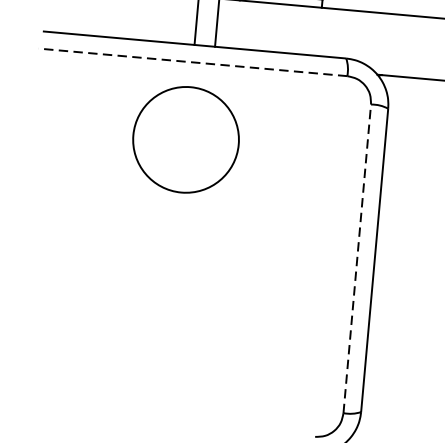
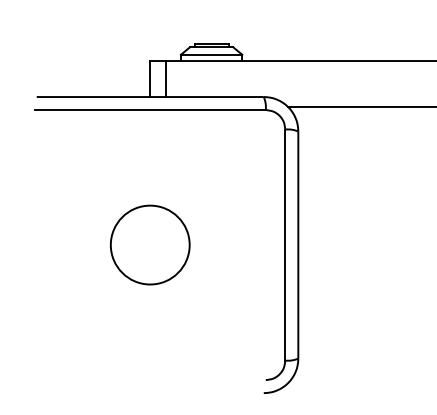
line: (193, 63) -> (150, 110), dashed -> solid
circle: (185, 139) -> (149, 244), moved
line: (357, 259) -> (285, 245), dashed -> solid

